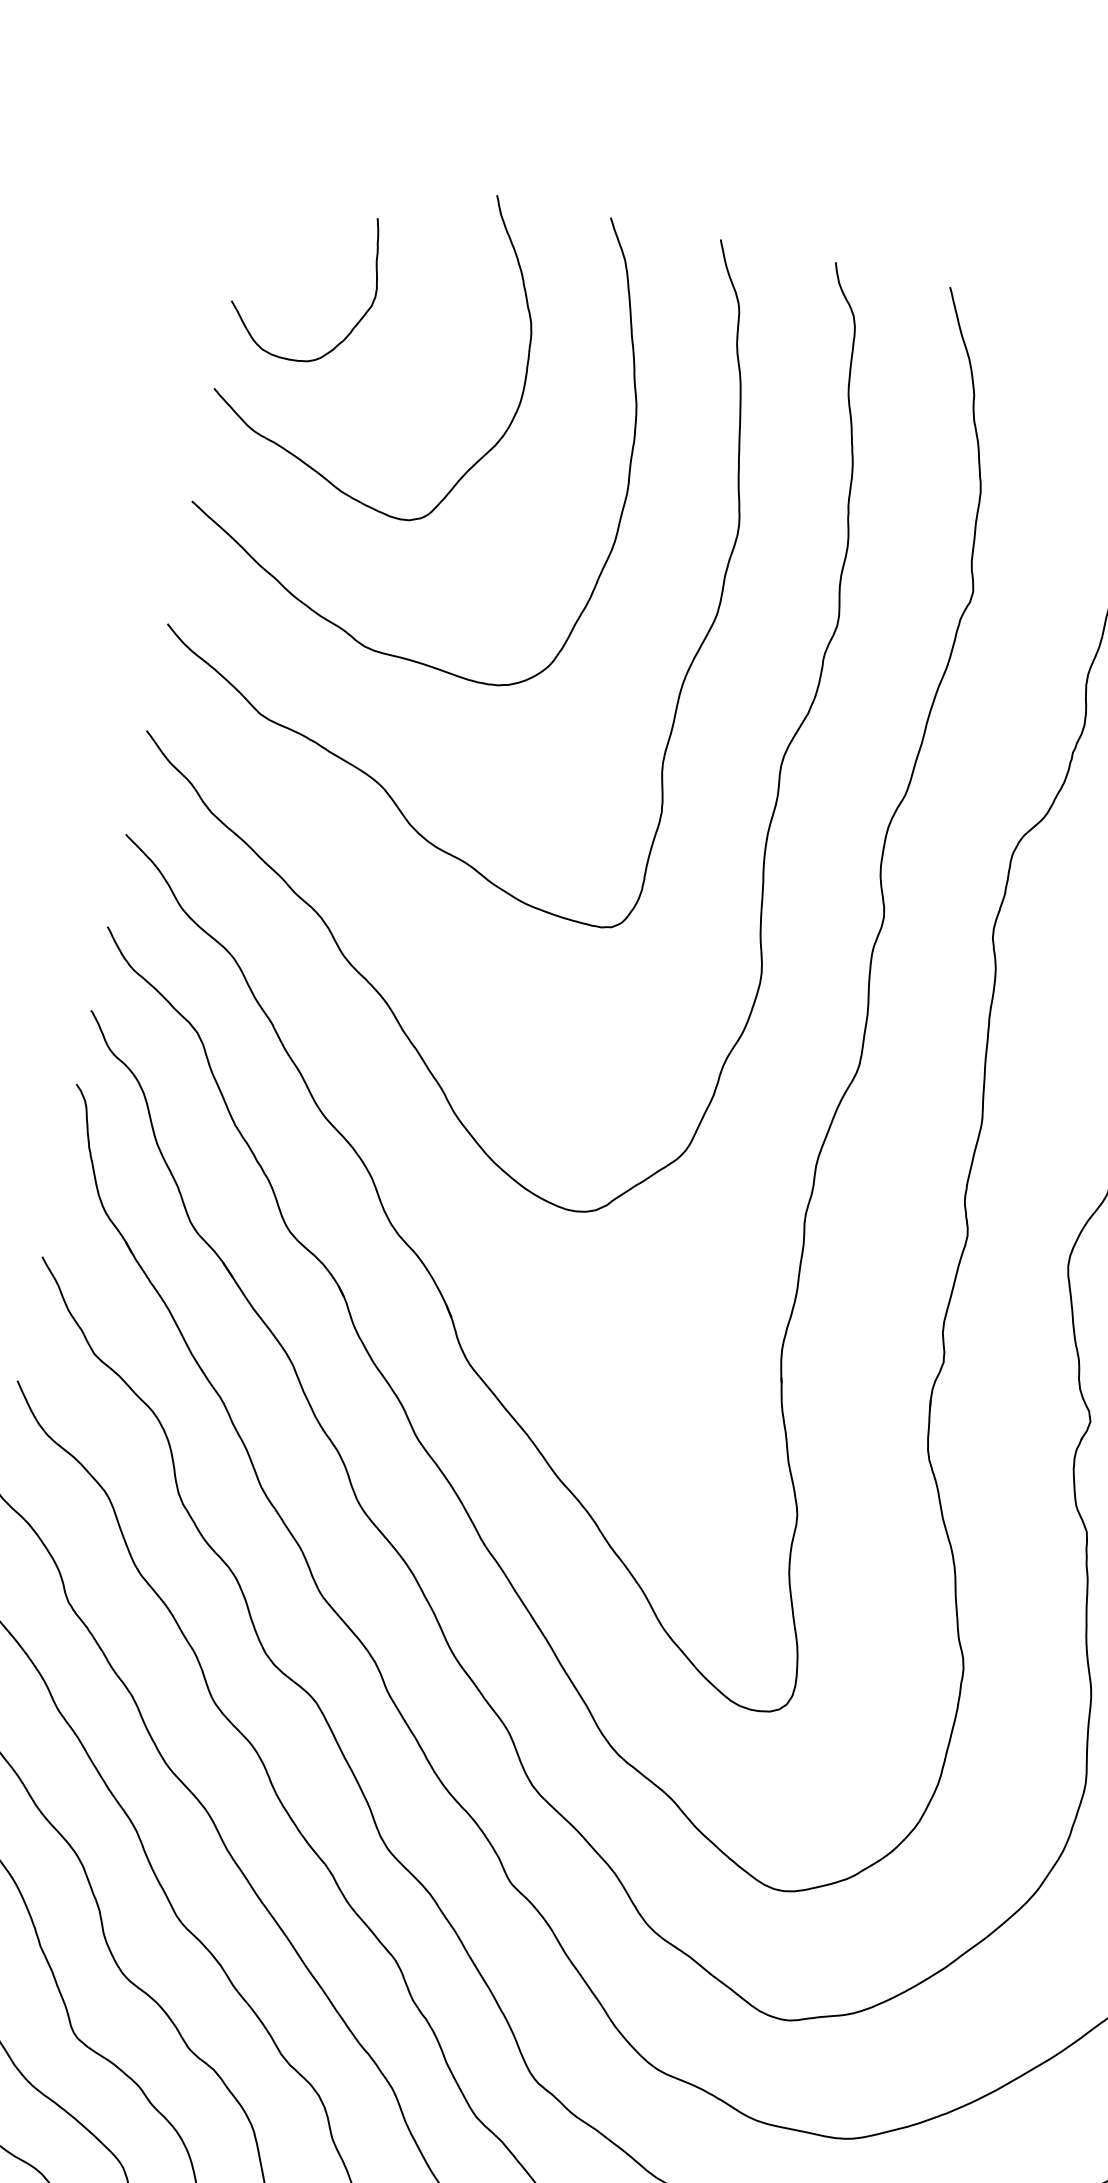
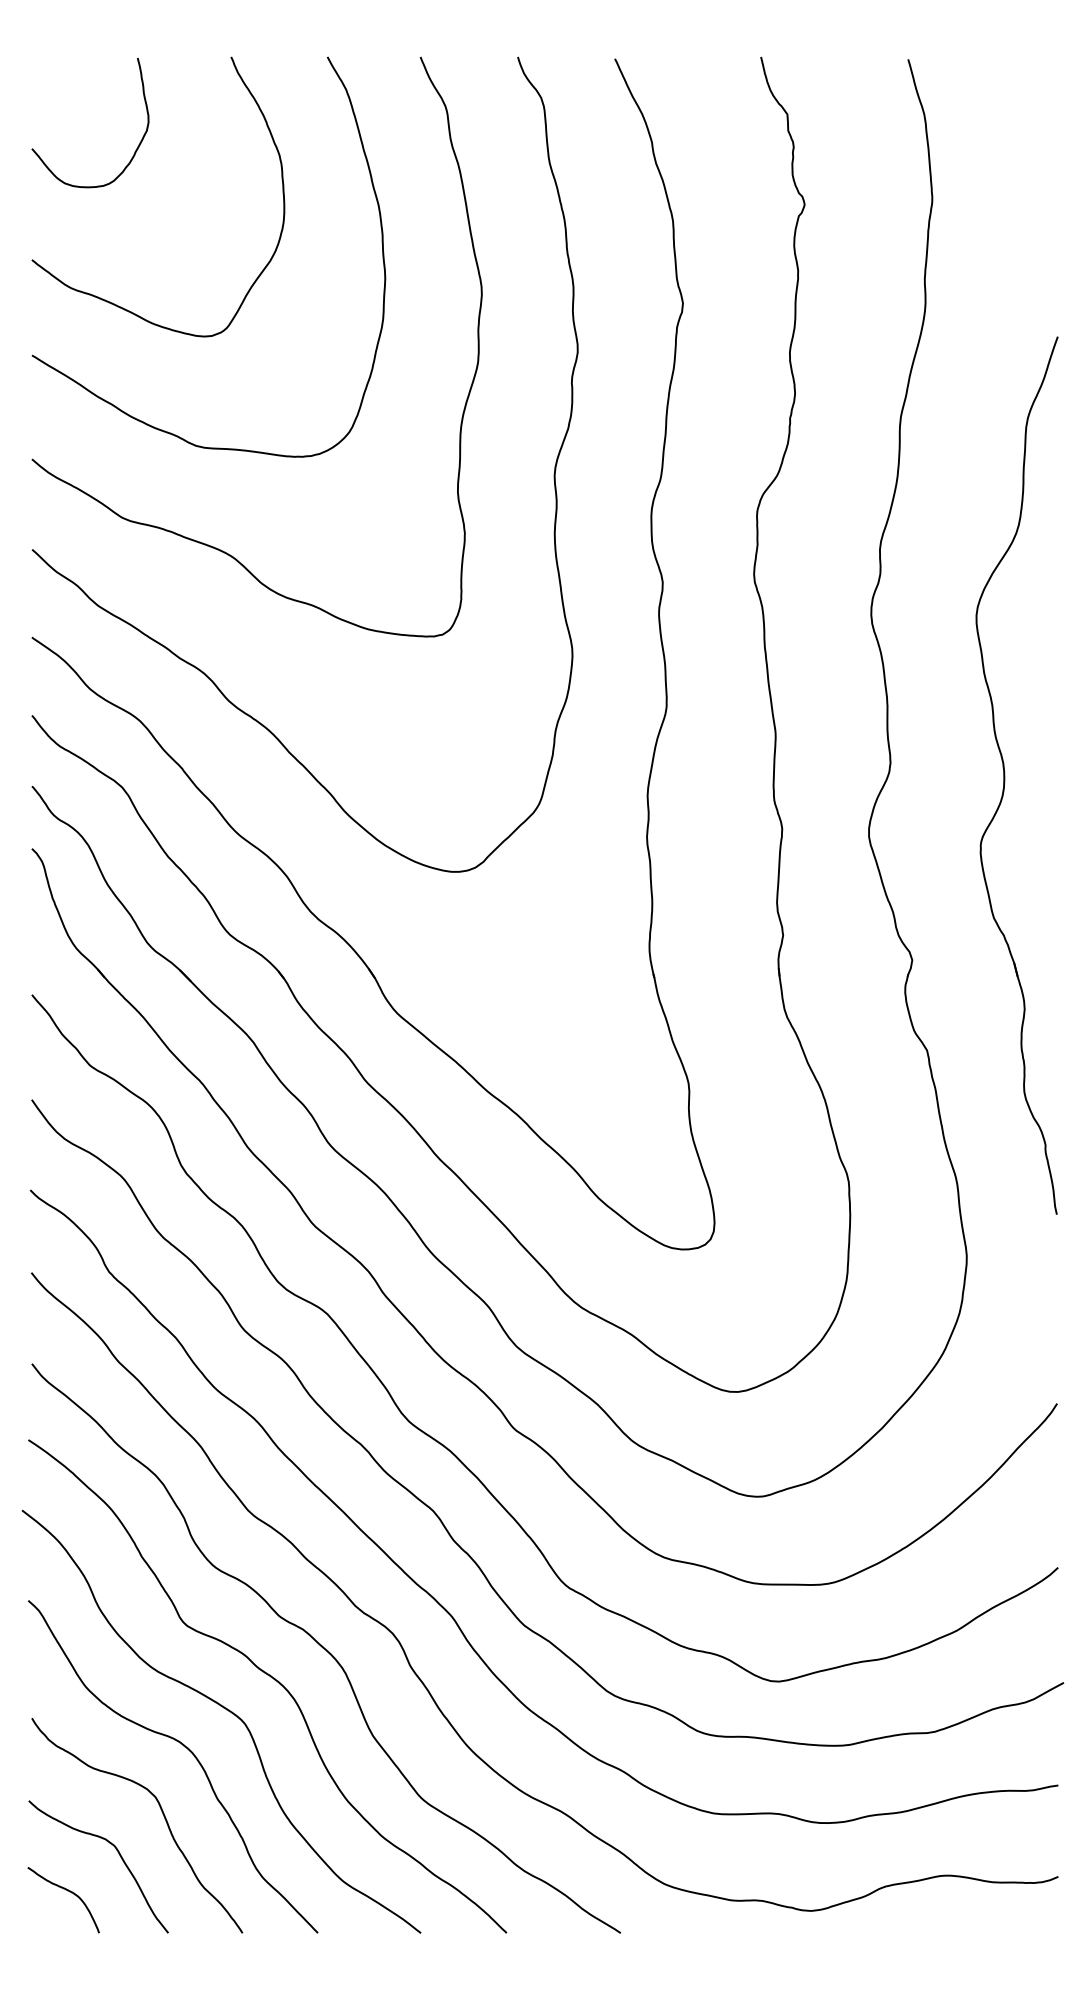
curve: (352, 327) -> (134, 151), moved

